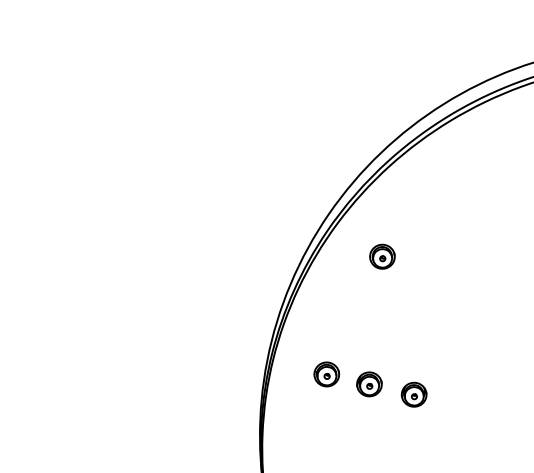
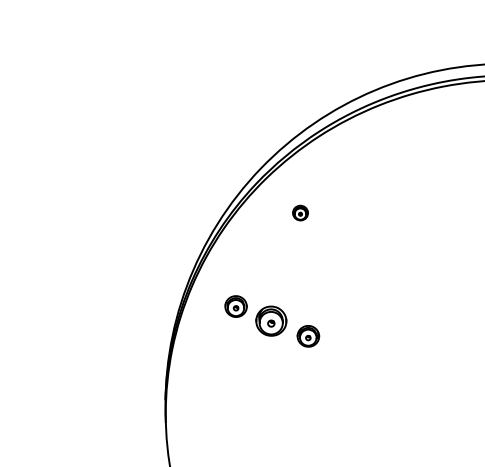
part: (382, 256) -> (300, 212), size x0.7
part: (369, 383) -> (271, 320), size x1.4

